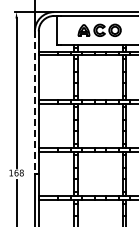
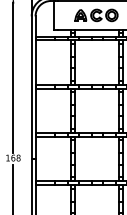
line: (34, 103) -> (31, 88), dashed -> solid

